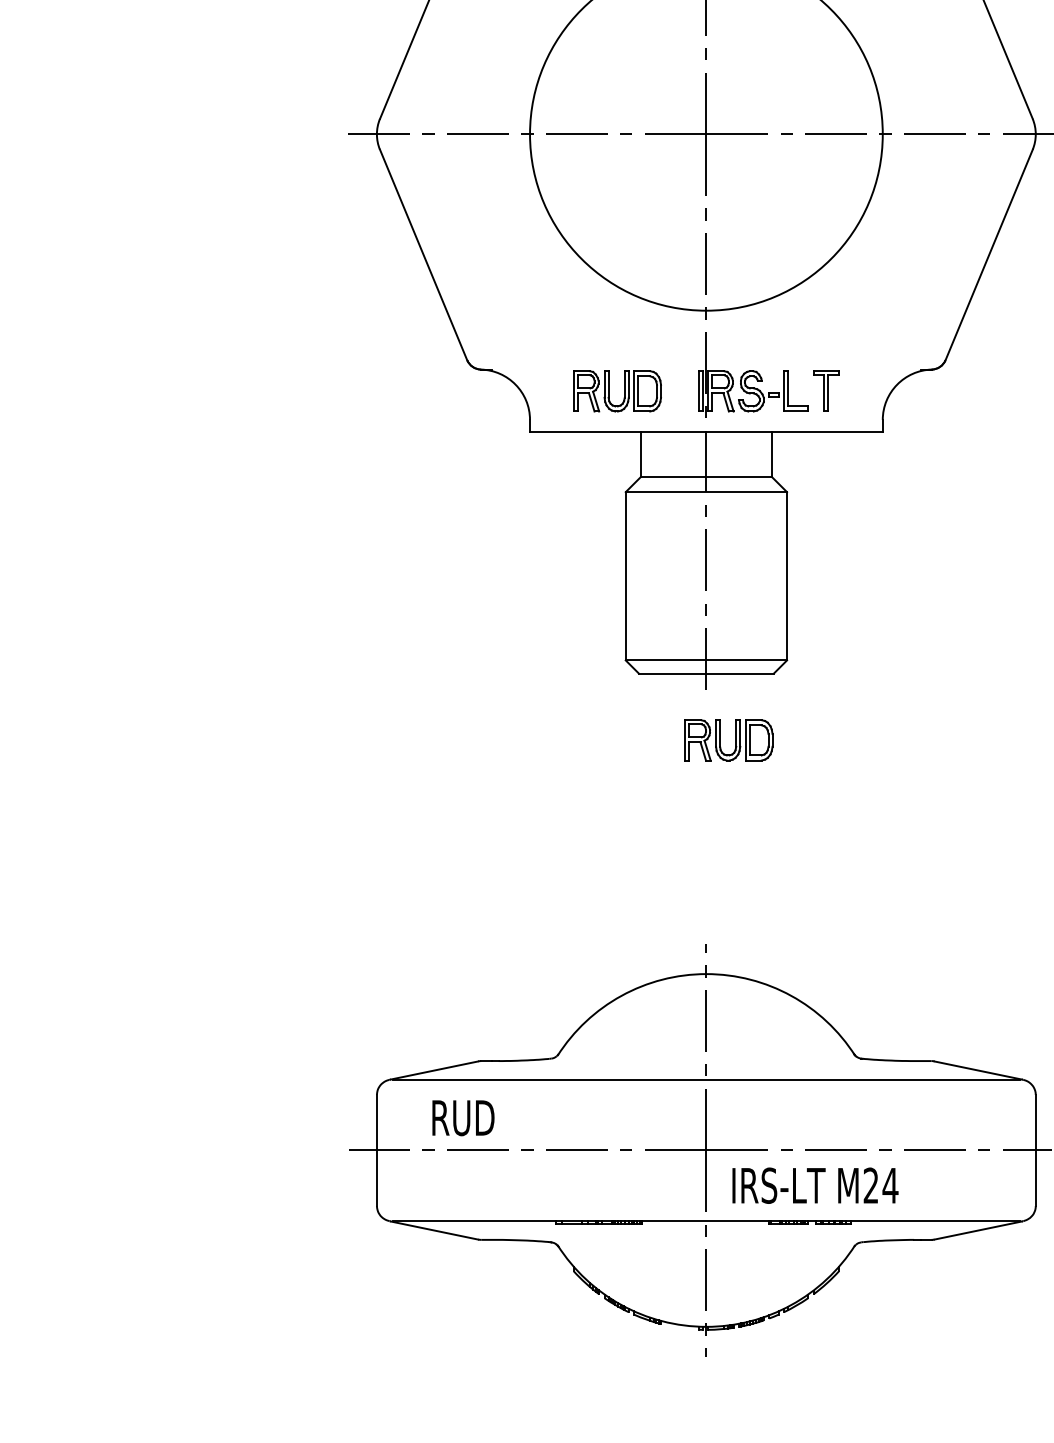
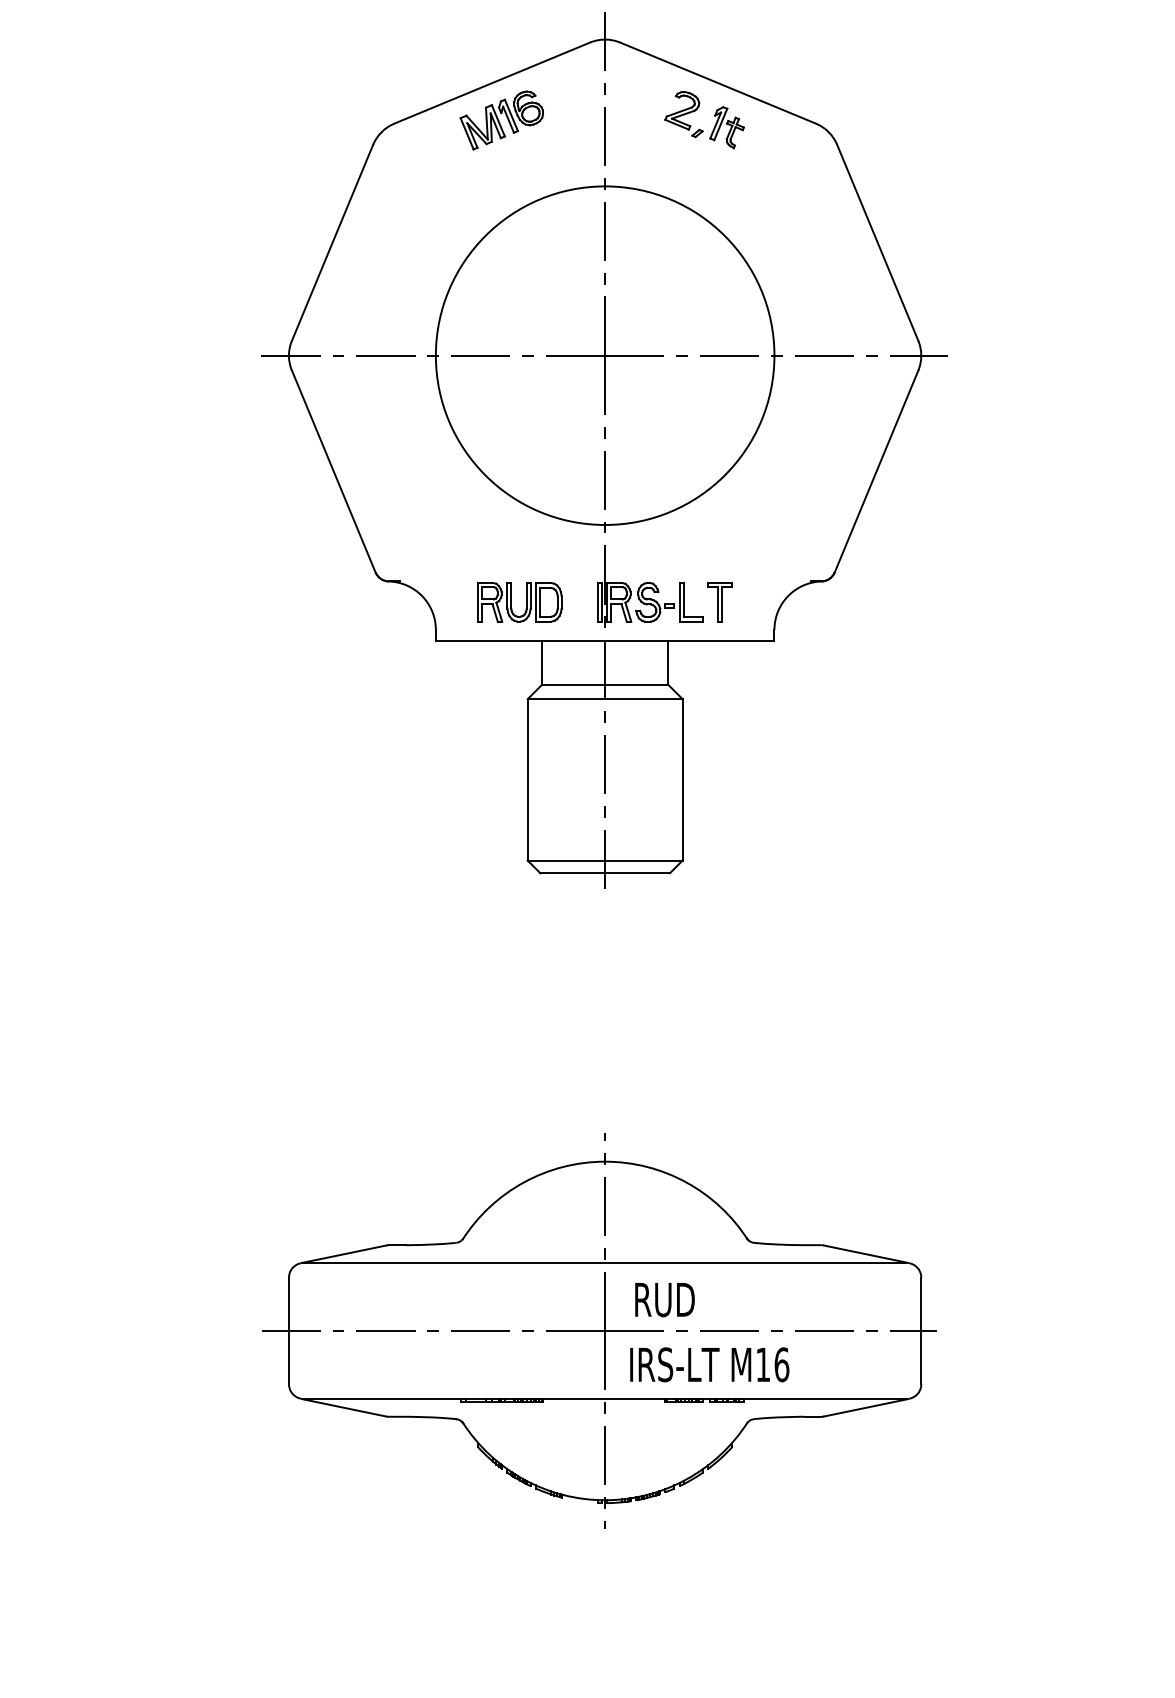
part: (735, 740) -> (633, 937), removed
text: (462, 1118) -> (664, 1300), moved
text: (880, 1185) -> (772, 1364), M24 -> M16

